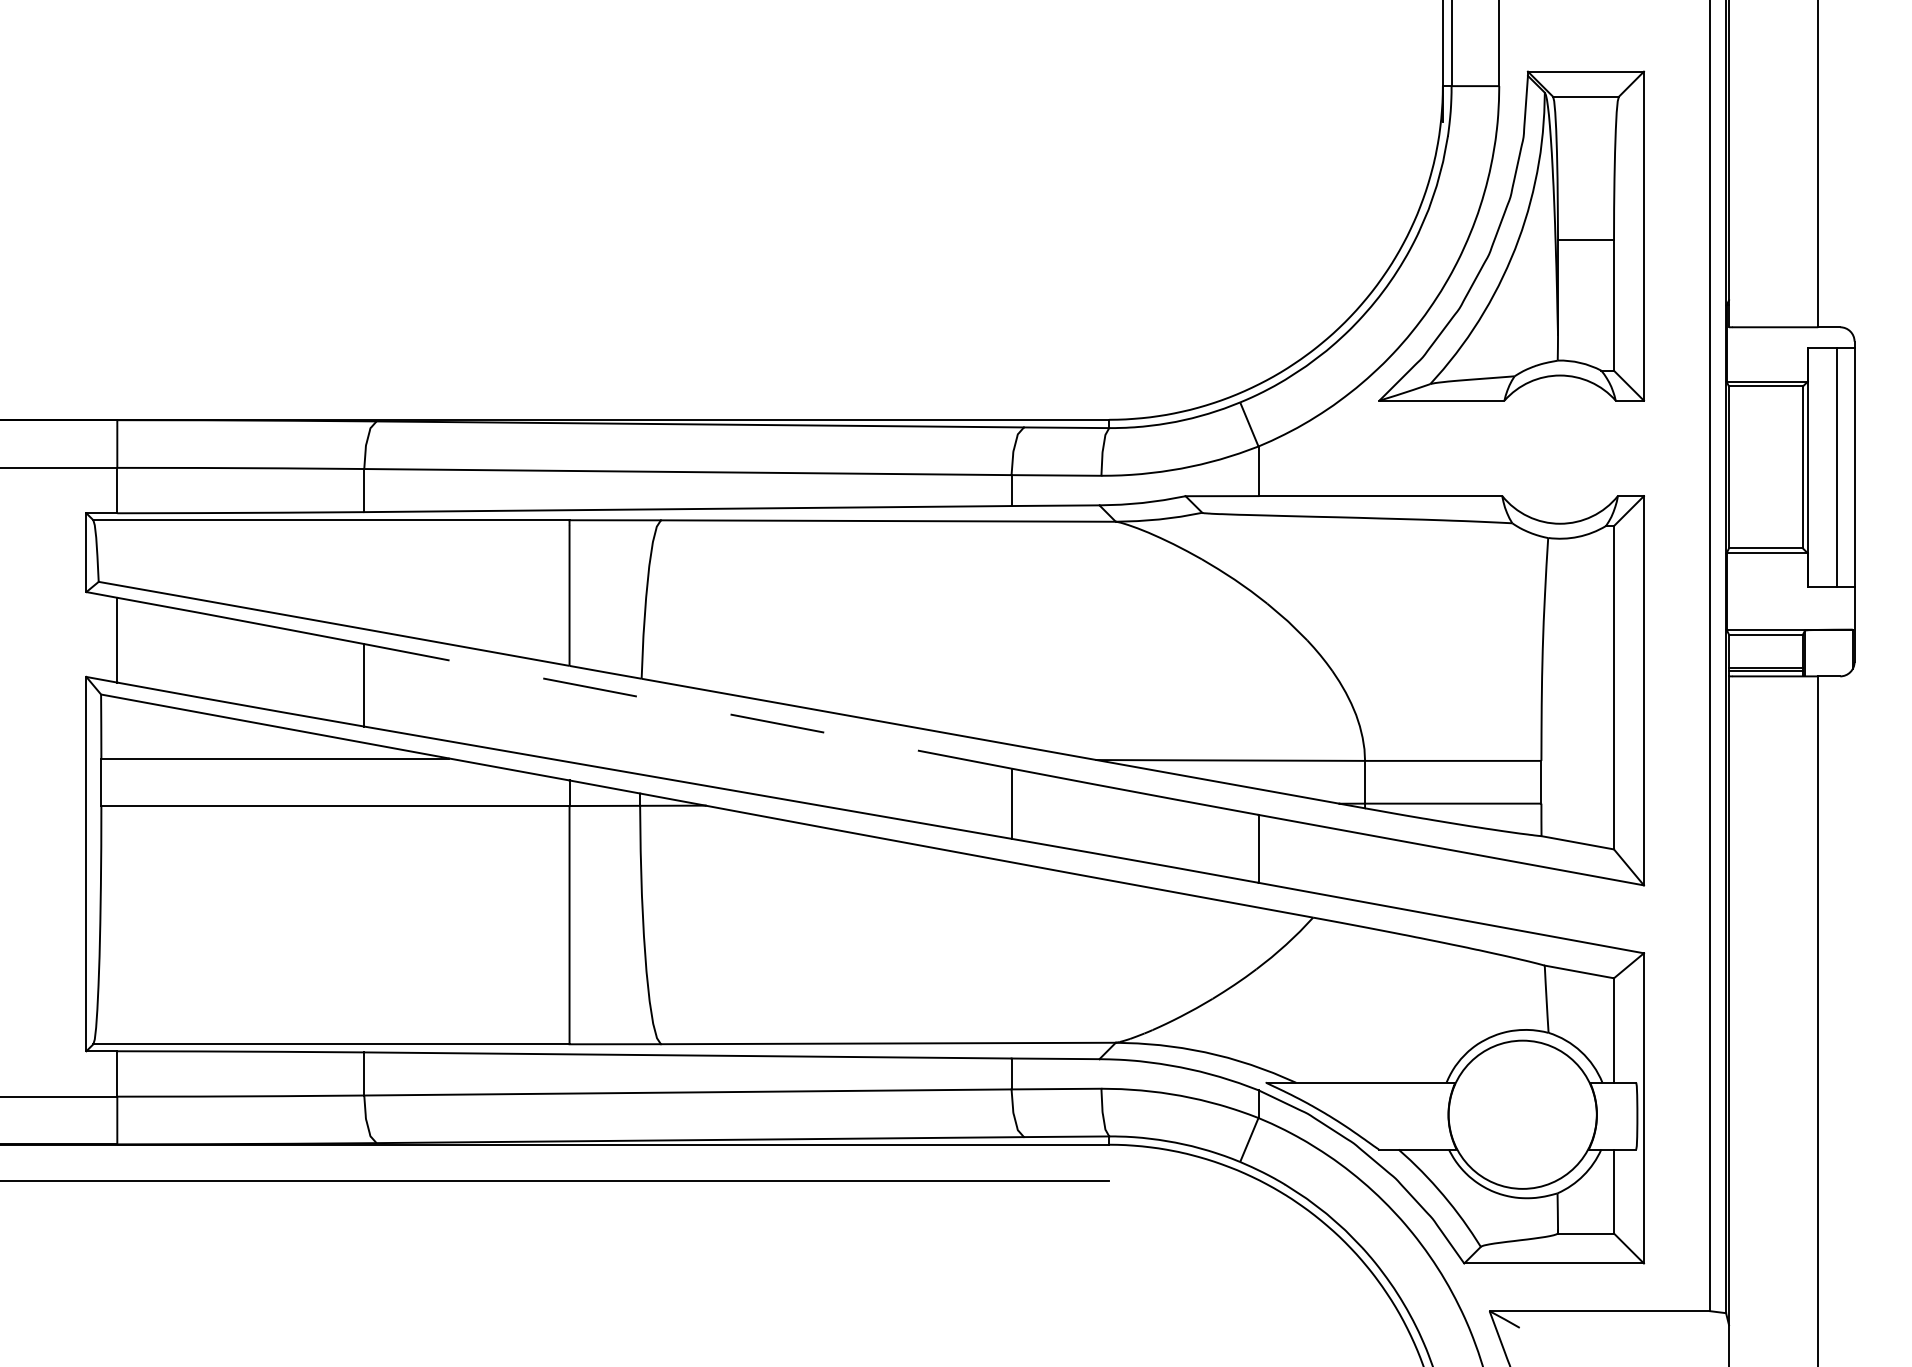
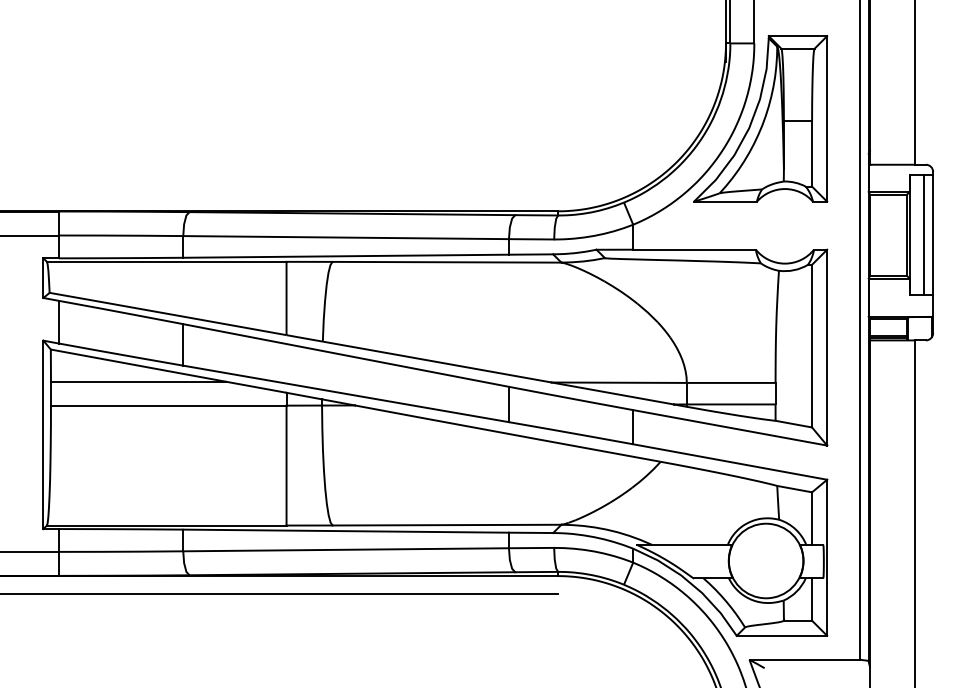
line: (688, 706) -> (346, 355), dashed -> solid

